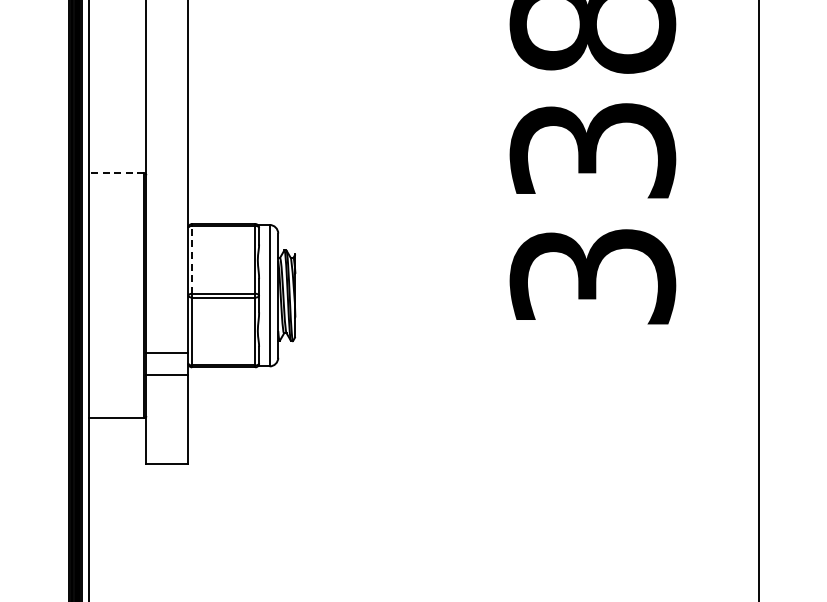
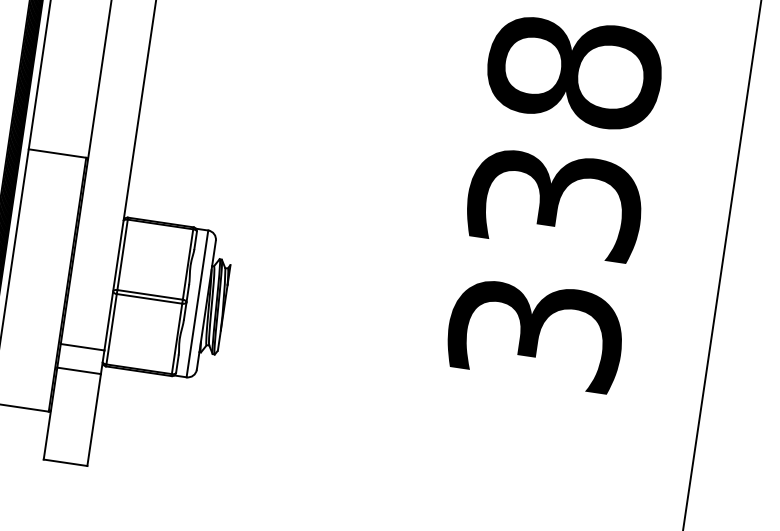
line: (116, 173) -> (57, 153), dashed -> solid
line: (192, 259) -> (122, 254), dashed -> solid

